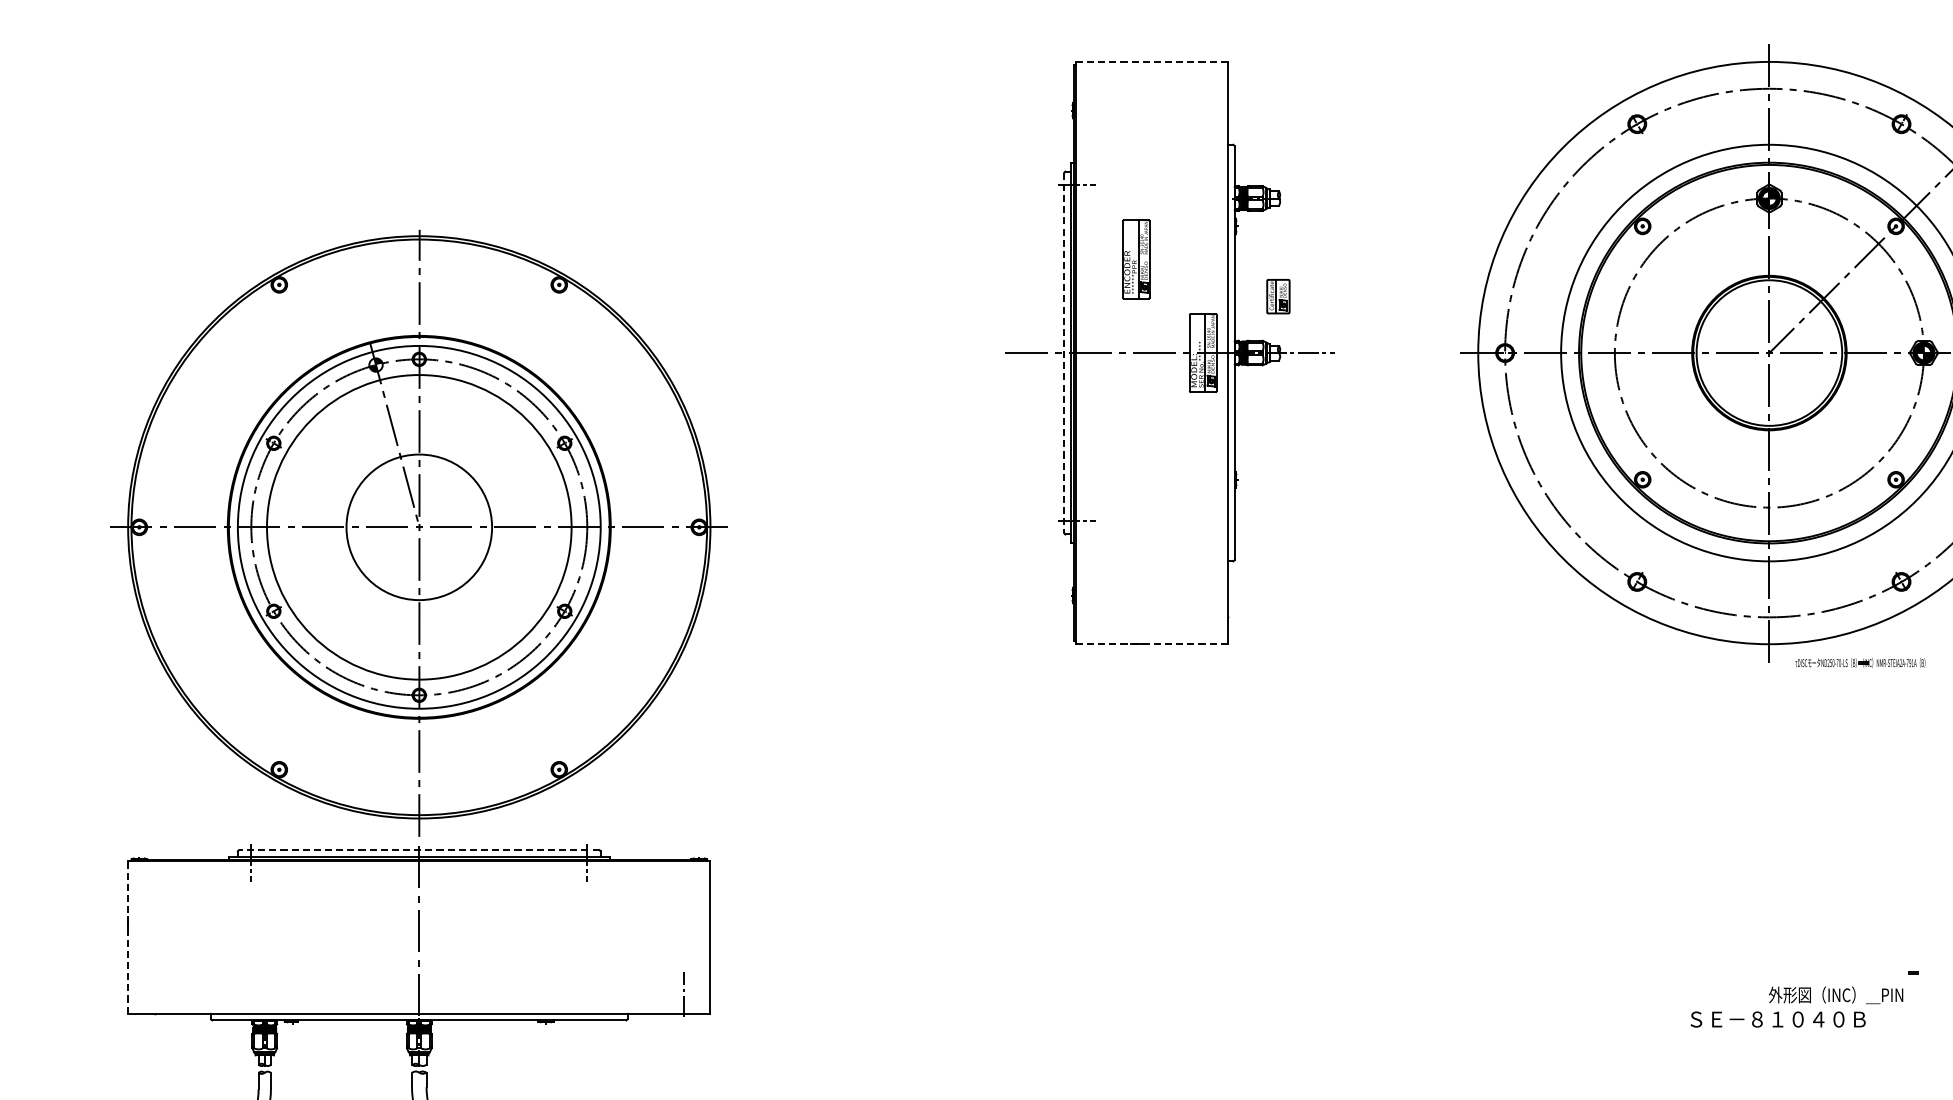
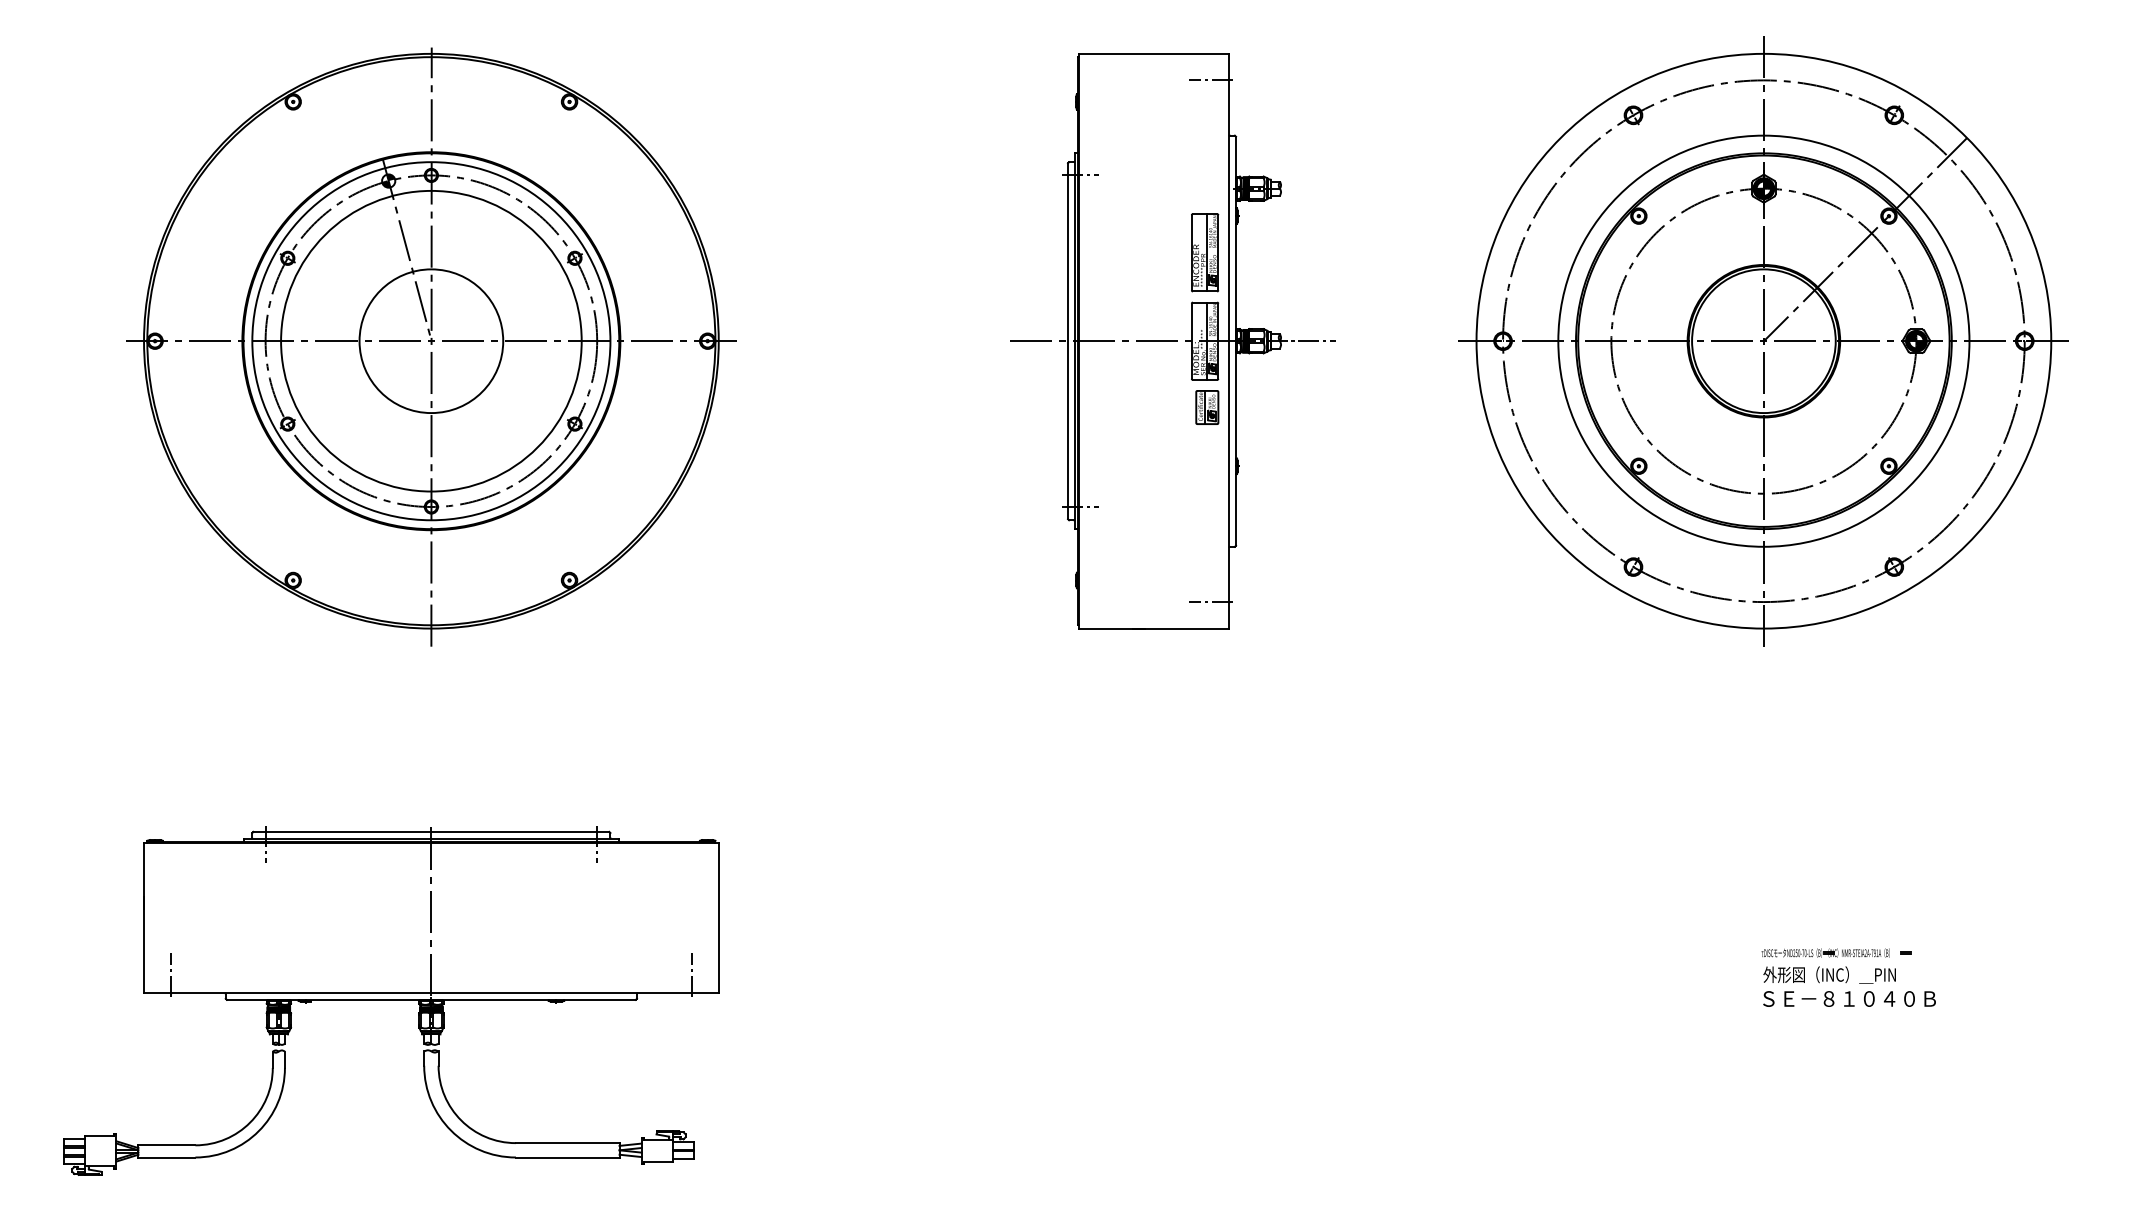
line: (1150, 61) -> (1153, 53), dashed -> solid
line: (1208, 88) -> (1210, 80), added
part: (1136, 259) -> (1205, 252), moved
part: (1278, 296) -> (1207, 407), moved
line: (1064, 353) -> (1068, 341), dashed -> solid
part: (419, 532) -> (431, 346), moved
line: (1208, 617) -> (1210, 602), added
line: (1150, 644) -> (1153, 628), dashed -> solid
part: (1860, 662) -> (1825, 952), moved
line: (419, 849) -> (431, 831), dashed -> solid
line: (128, 936) -> (144, 917), dashed -> solid
line: (154, 994) -> (170, 974), added
text: (1778, 1019) -> (1849, 998), moved

